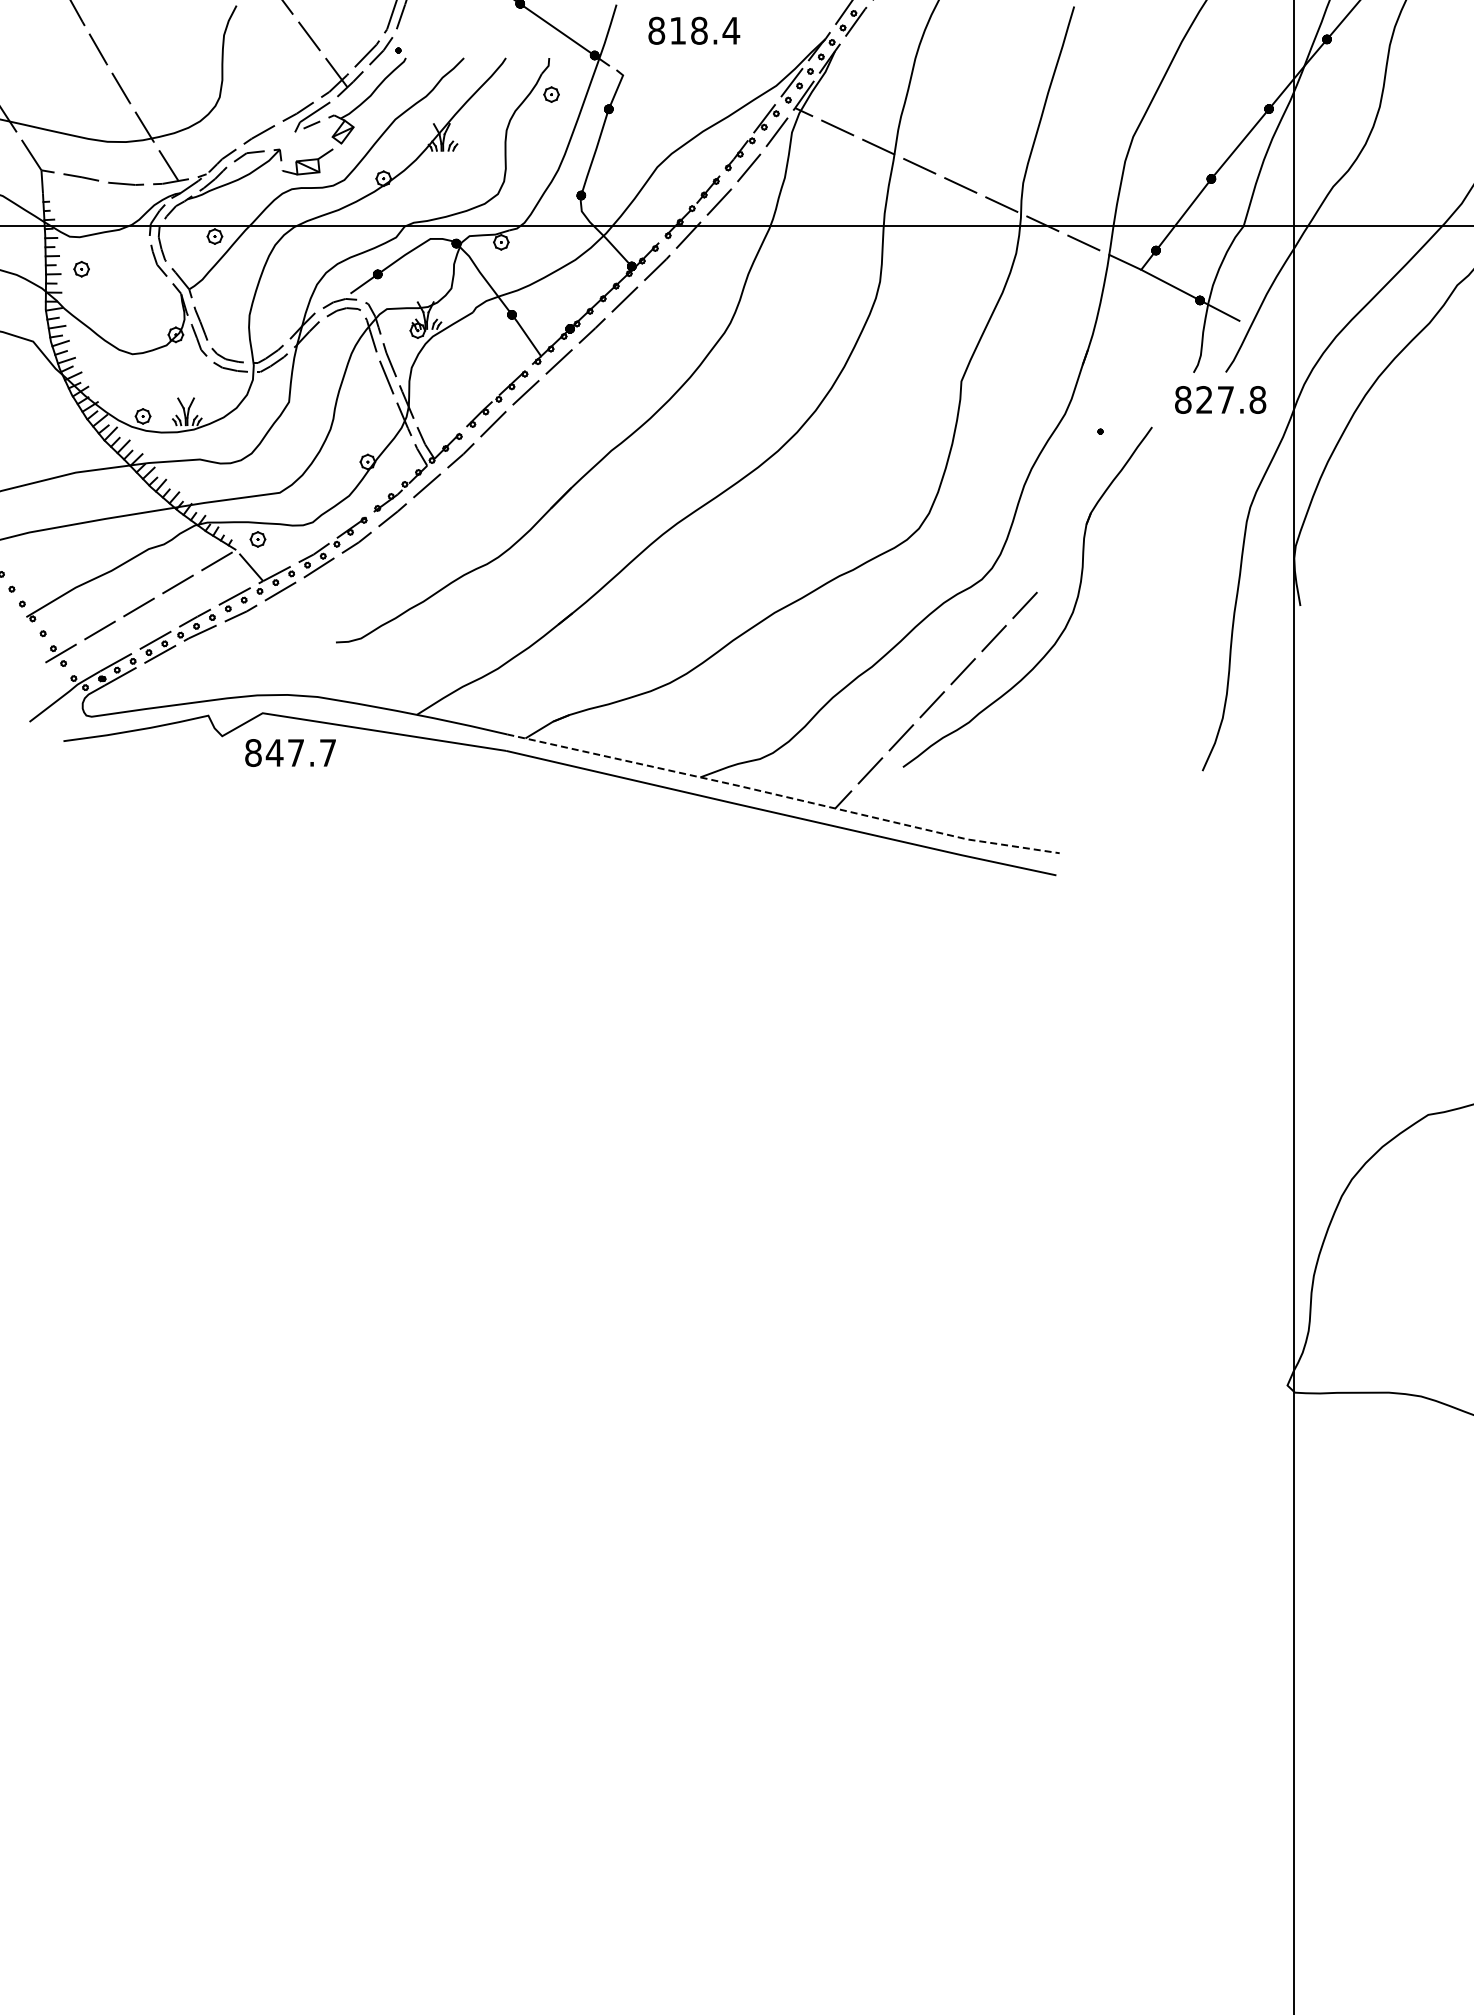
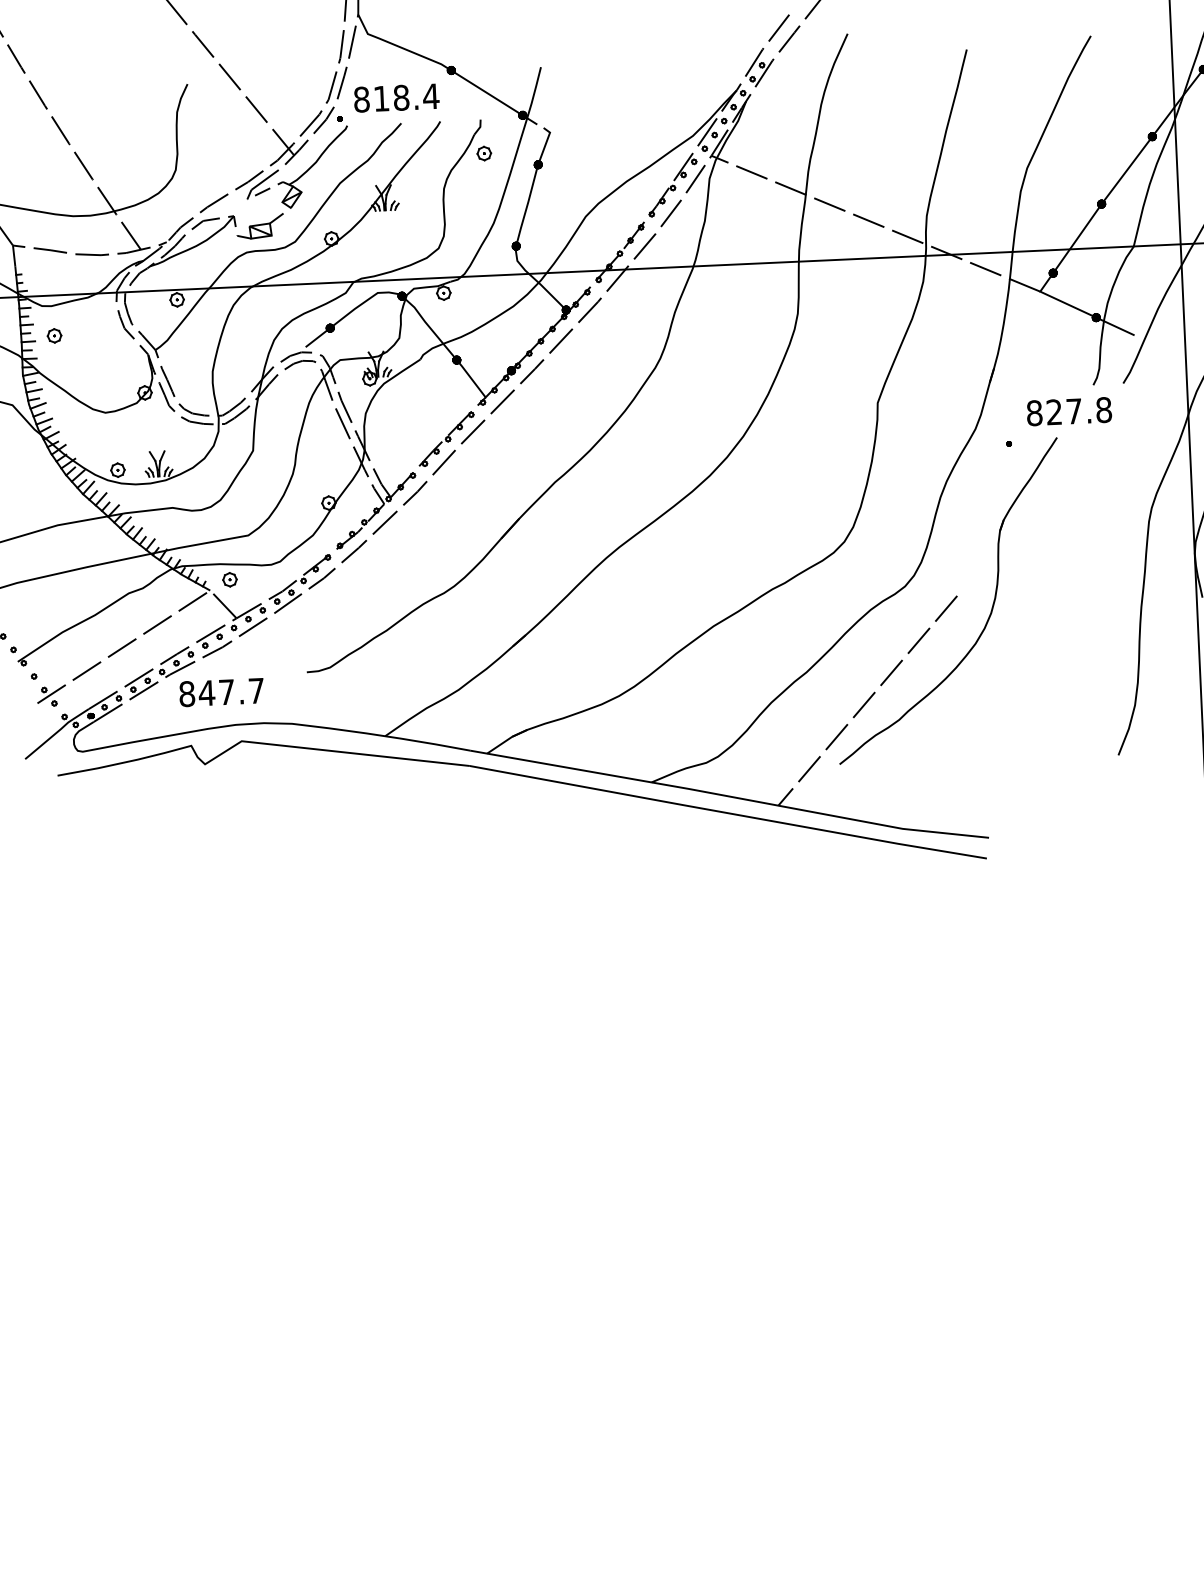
text: (694, 30) -> (396, 97), moved
text: (1220, 399) -> (1069, 411), moved
text: (290, 752) -> (221, 692), moved
line: (783, 796) -> (729, 796), dashed -> solid

